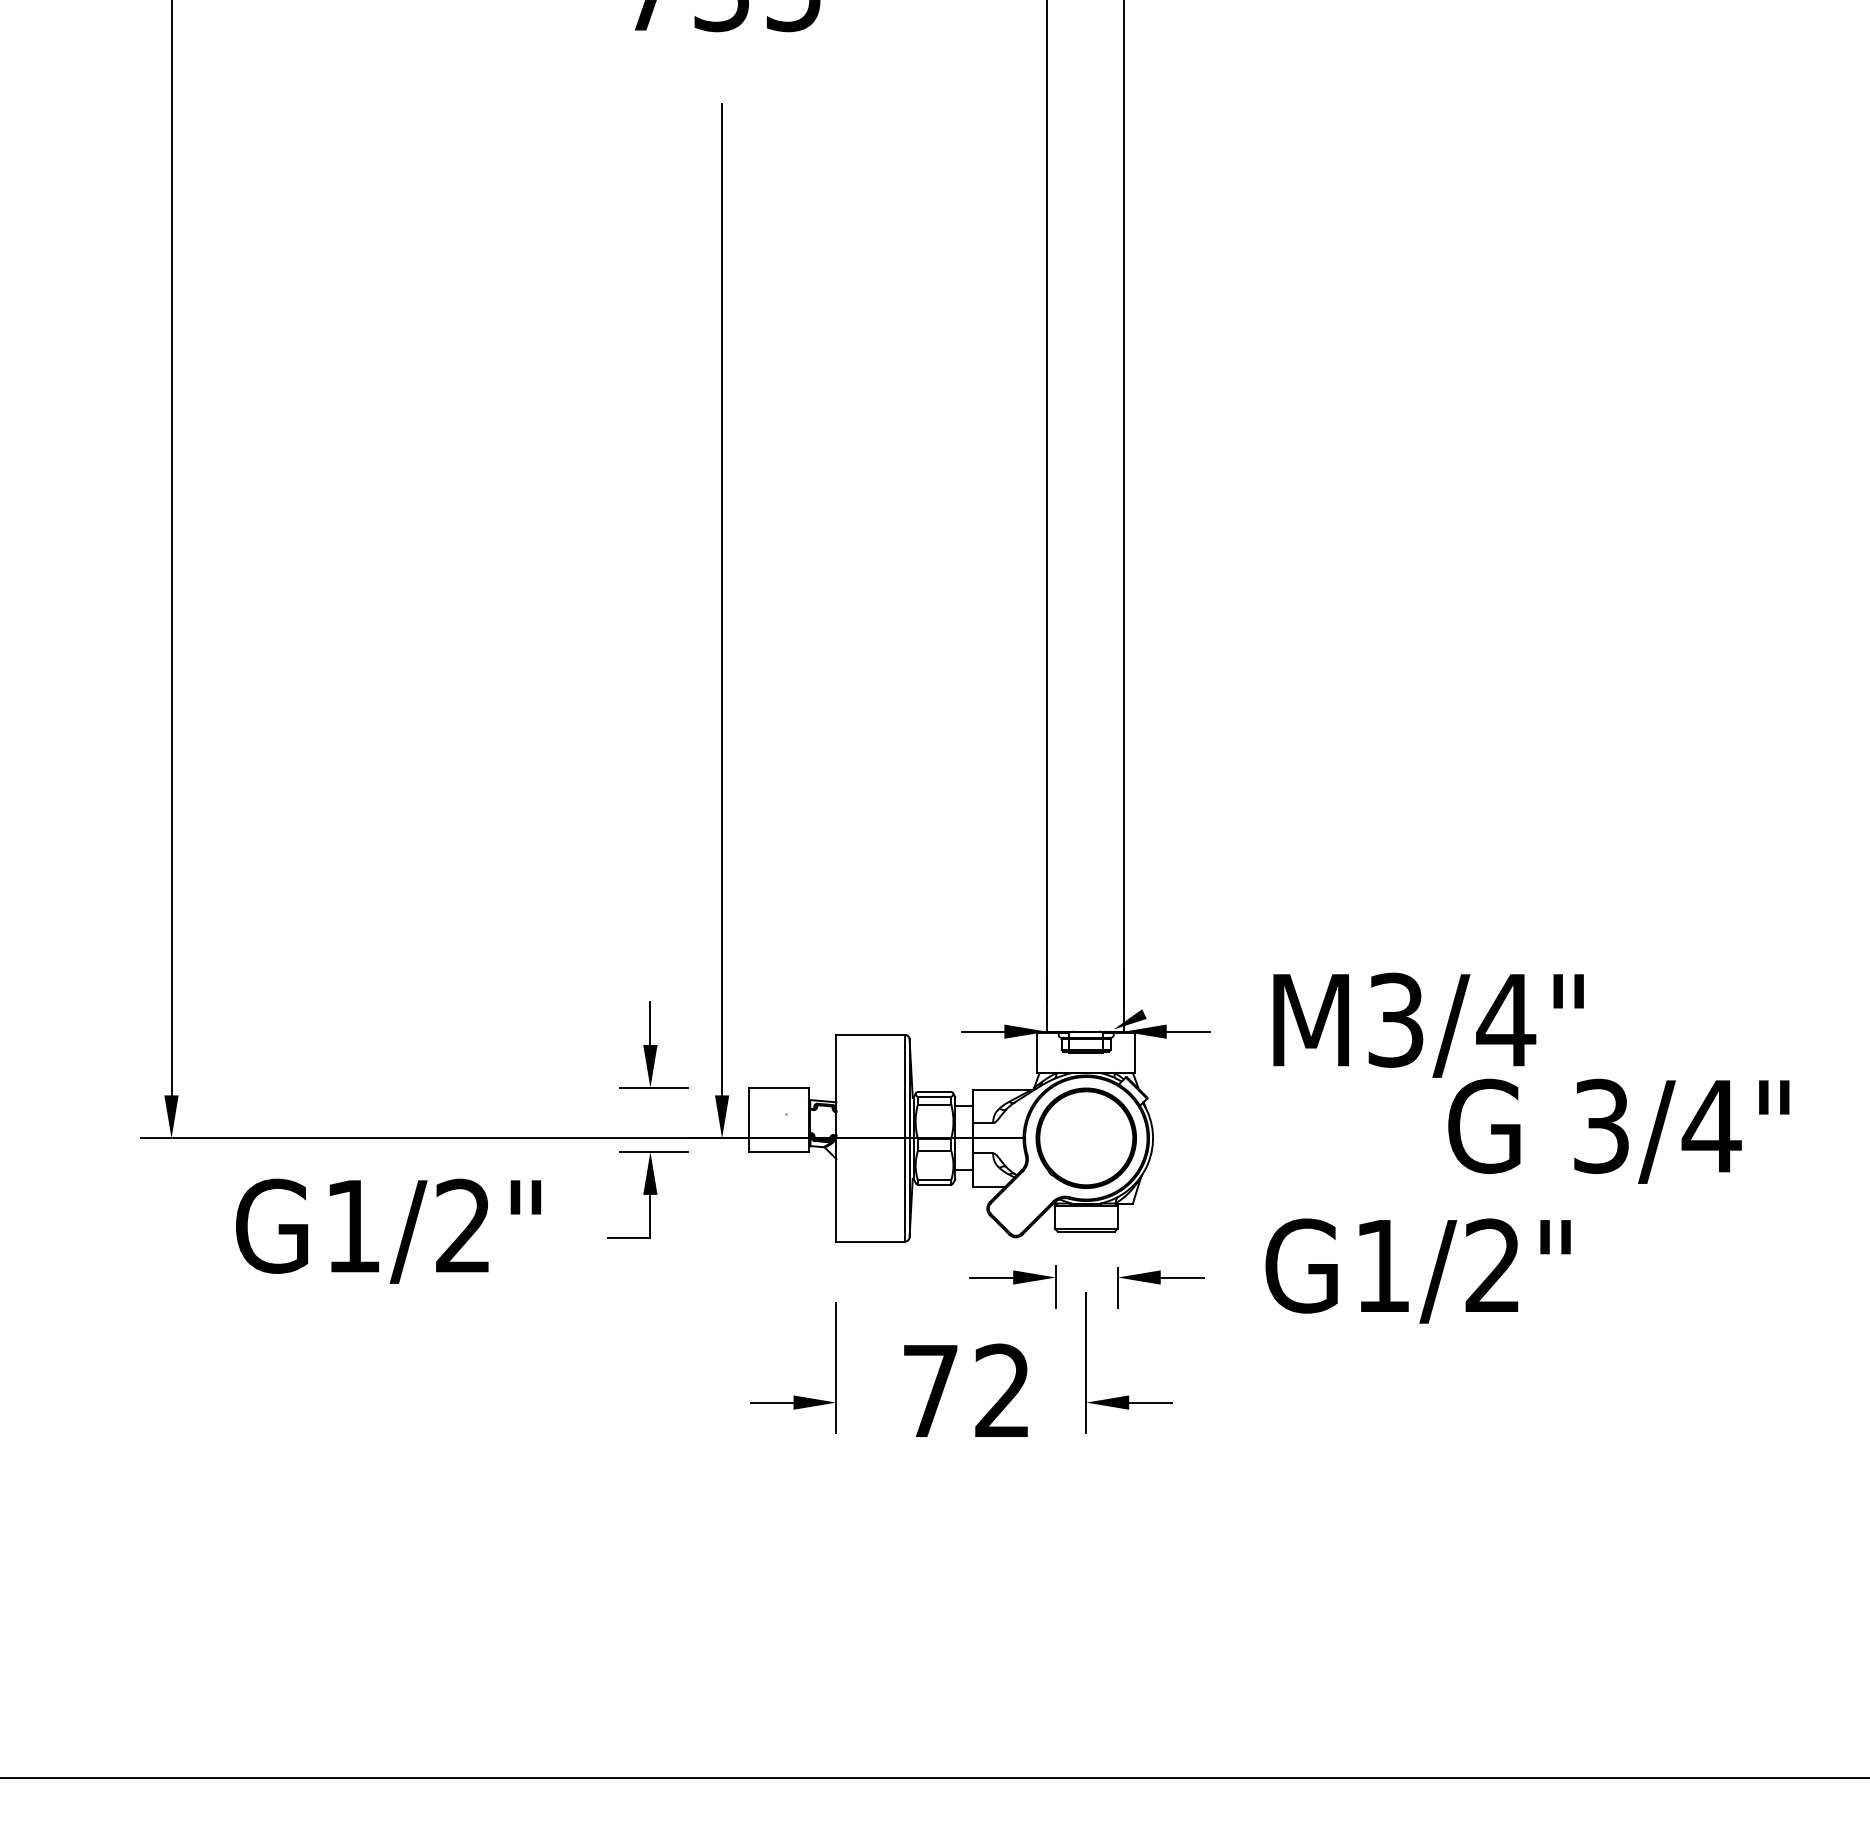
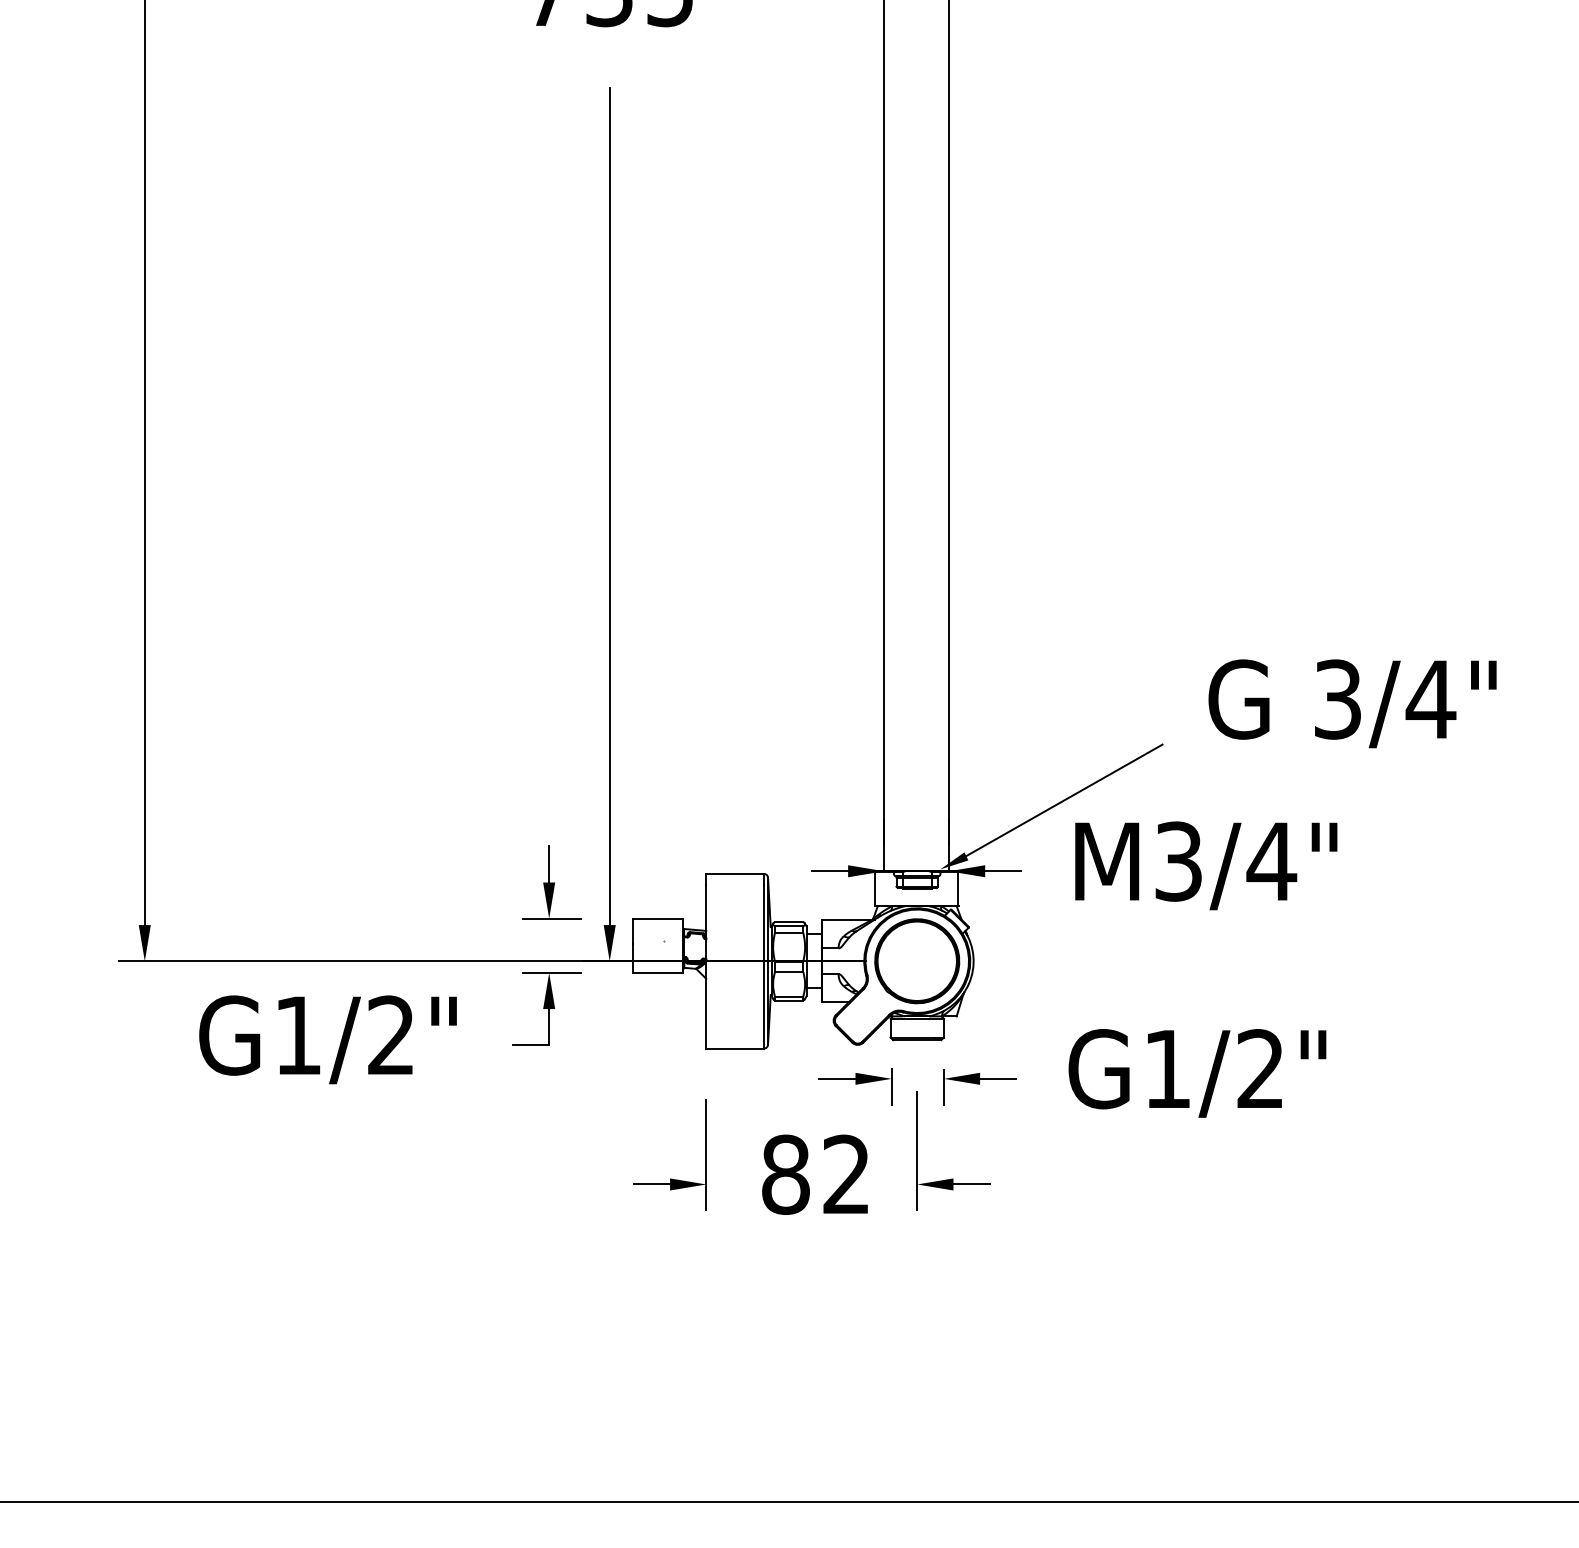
line: (1259, 947) -> (1063, 800), added
text: (1618, 1130) -> (1352, 703), moved
text: (930, 1390) -> (785, 1174), 72 -> 82

